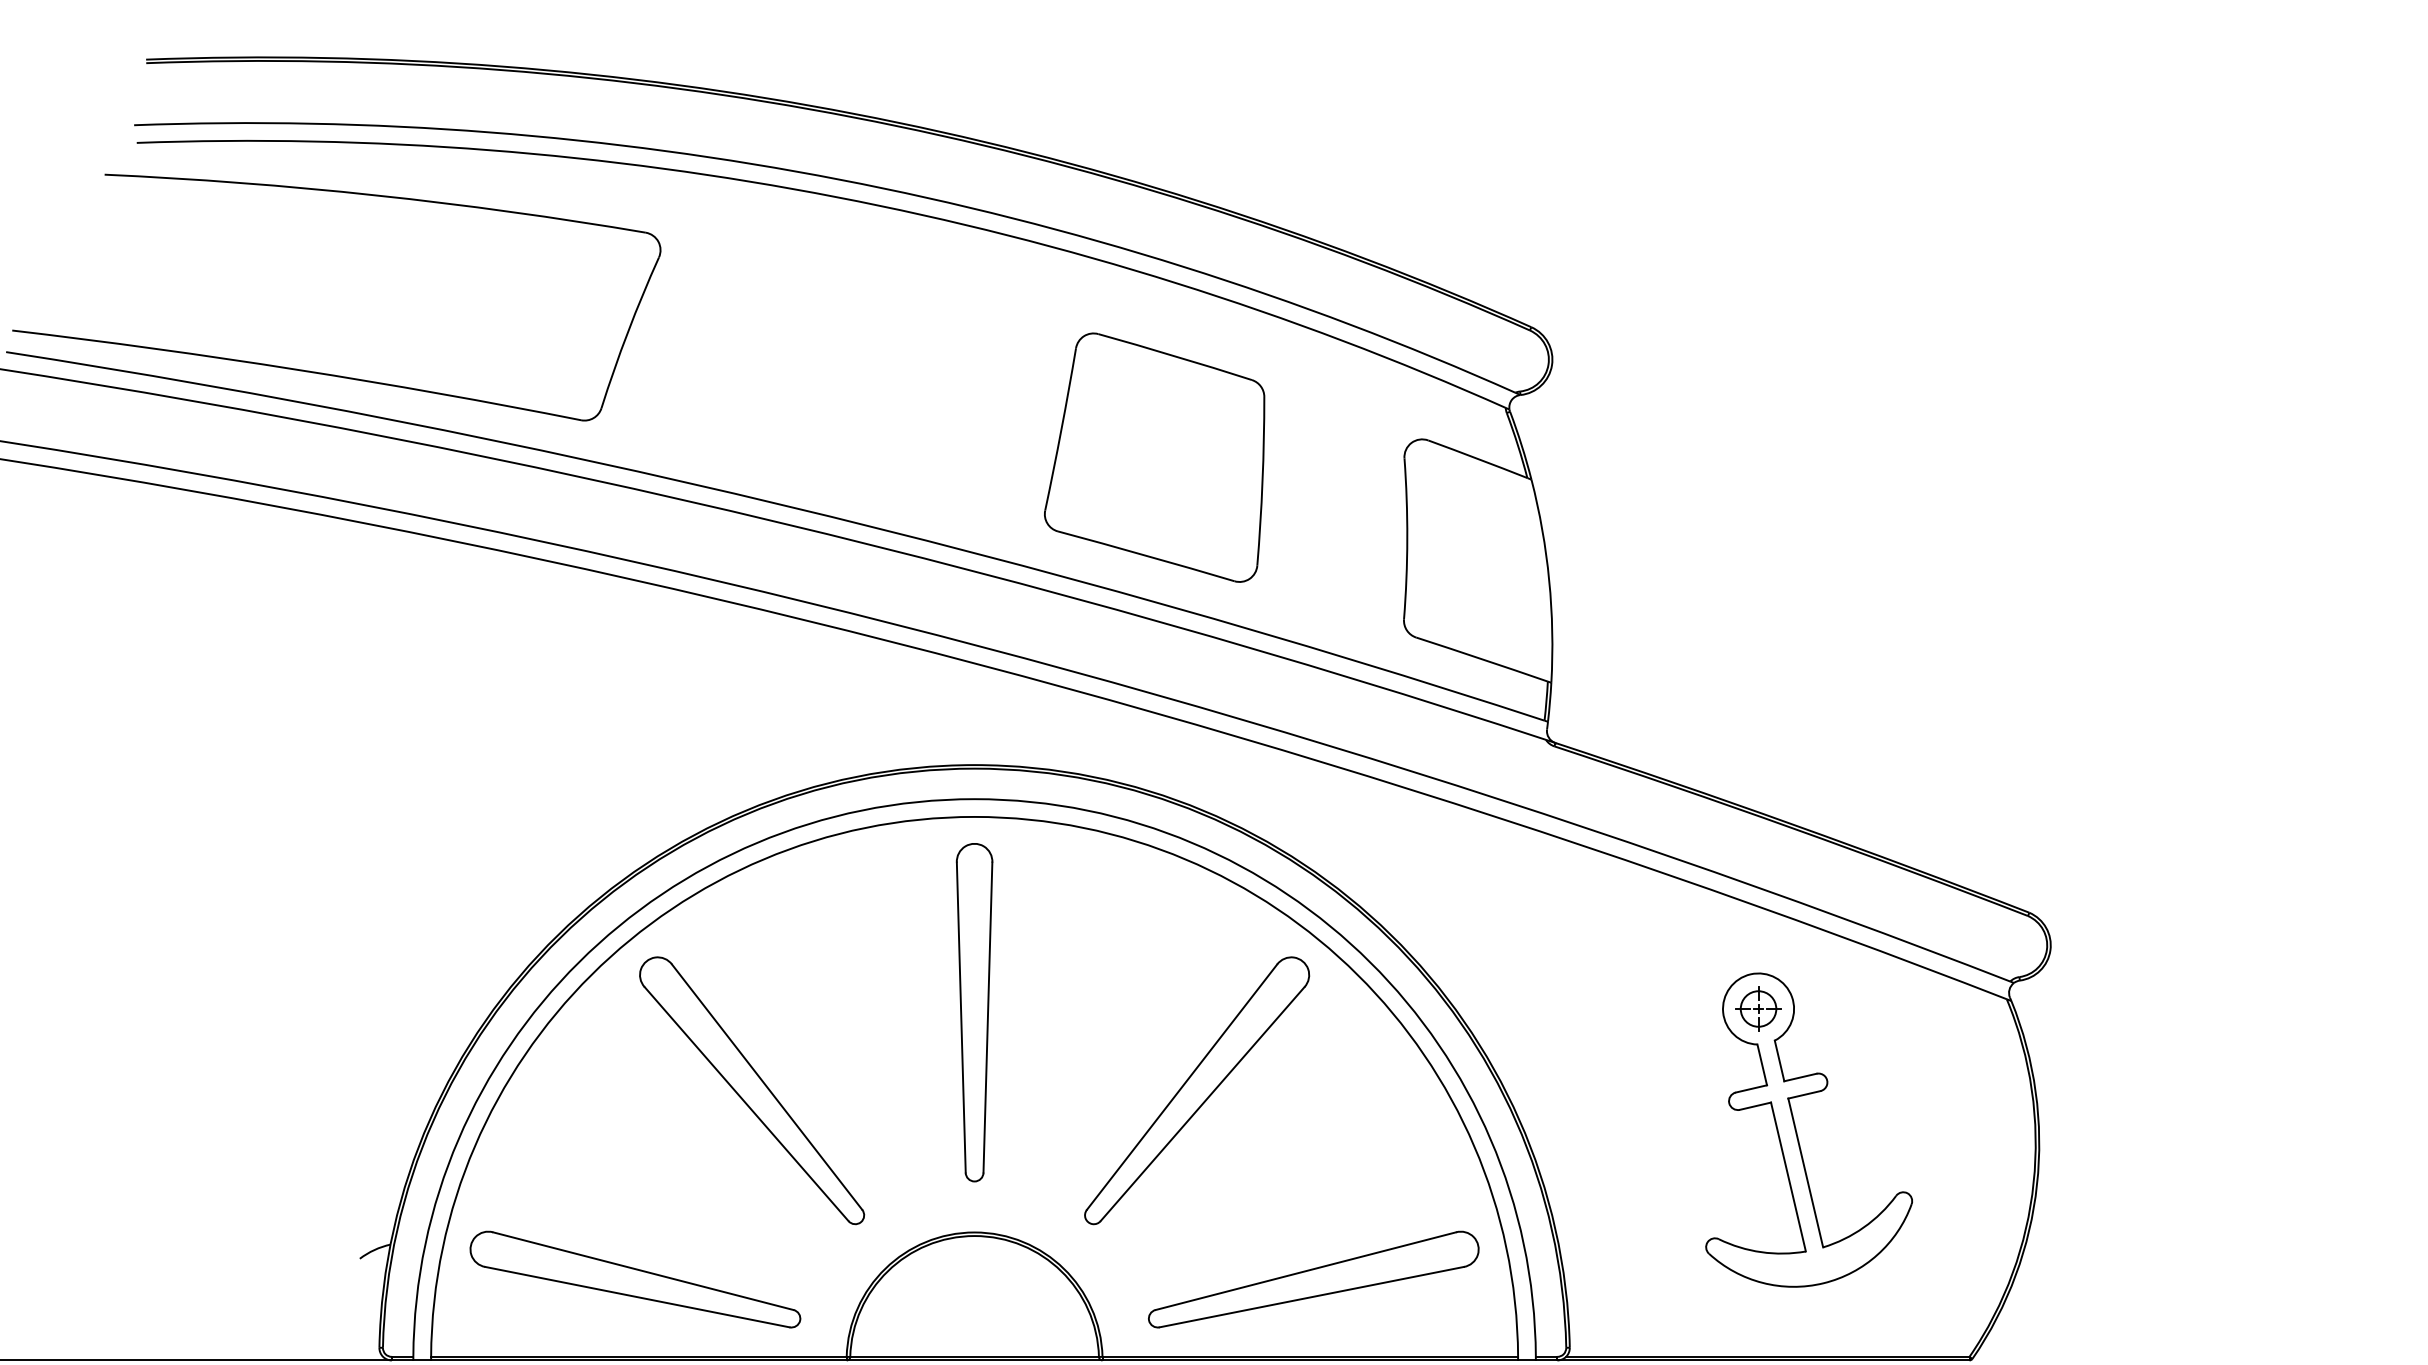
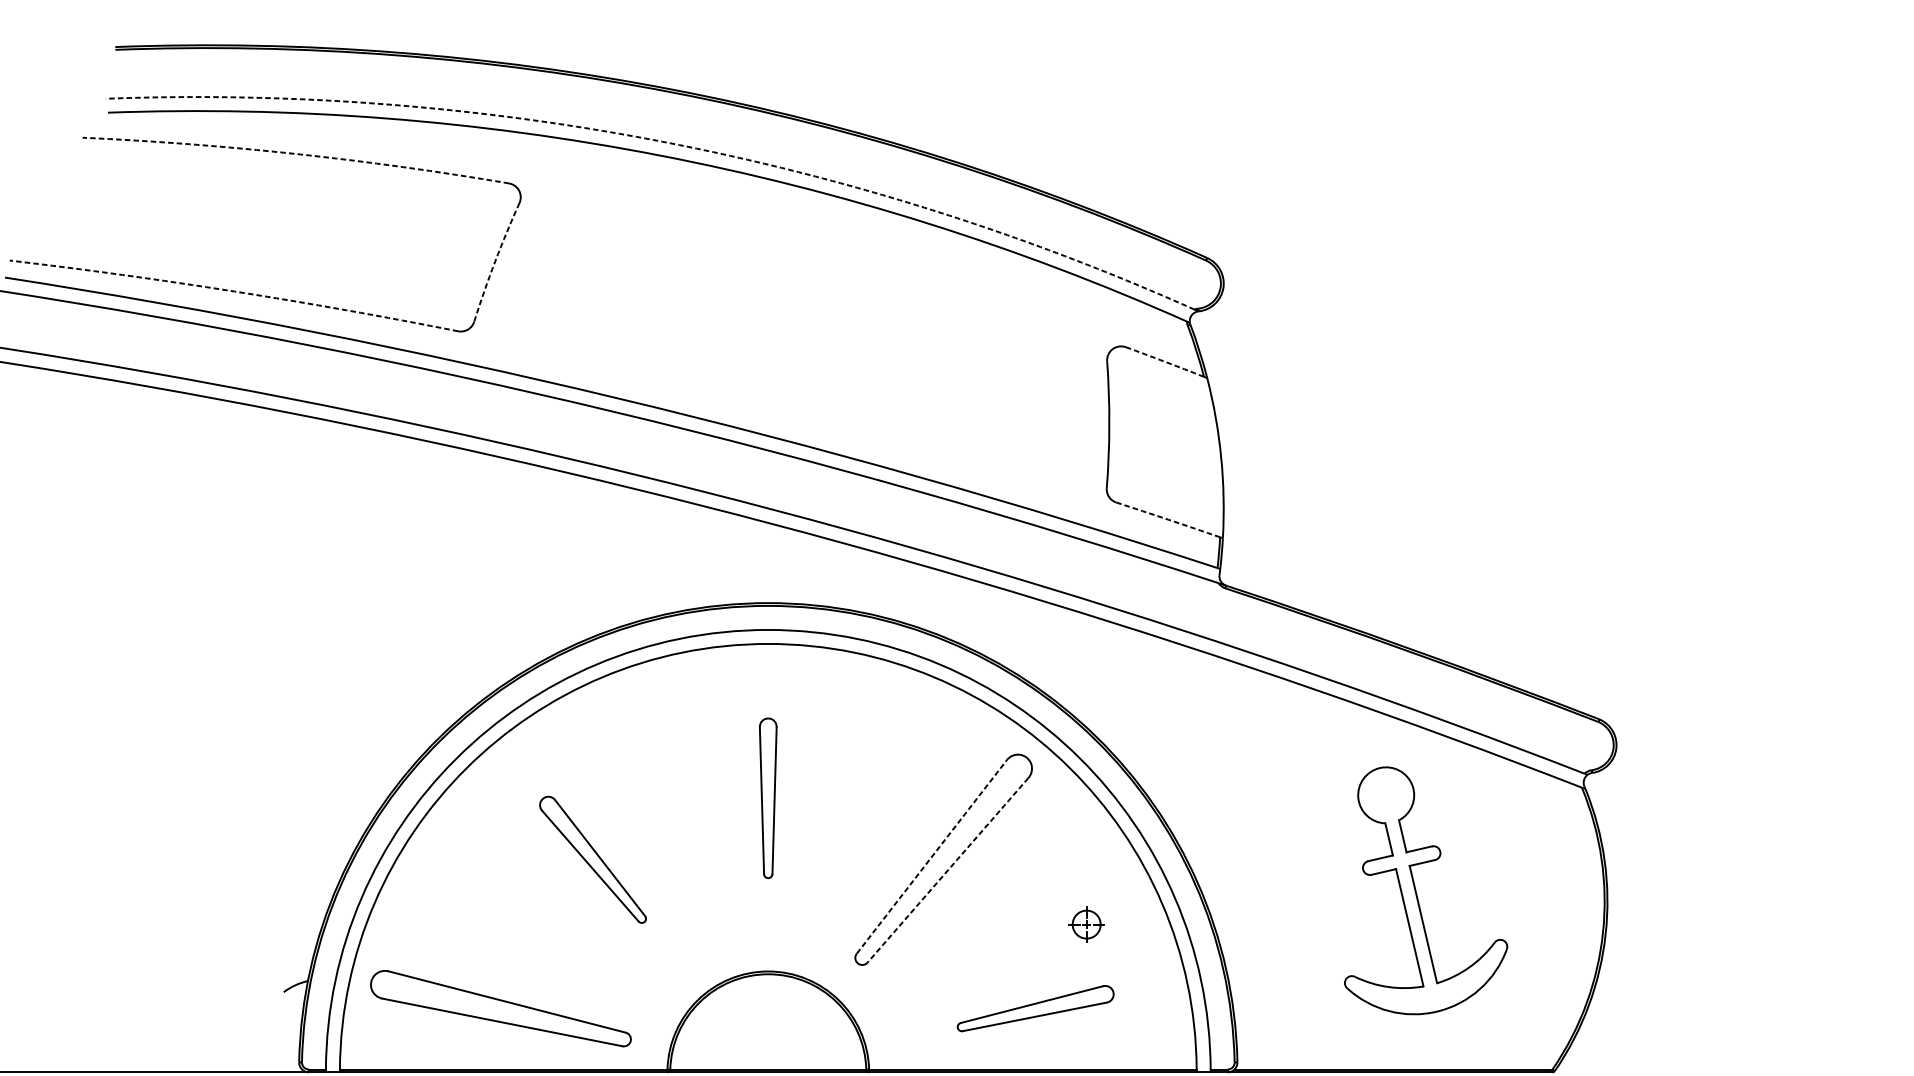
arc: (840, 179) -> (662, 141), solid -> dashed
arc: (376, 195) -> (296, 154), solid -> dashed
arc: (628, 331) -> (495, 261), solid -> dashed
arc: (297, 369) -> (234, 291), solid -> dashed
part: (1154, 457) -> (910, 360), removed
arc: (1477, 458) -> (1164, 361), solid -> dashed
arc: (1482, 659) -> (1168, 519), solid -> dashed
part: (1758, 1008) -> (1086, 924), moved
part: (974, 1012) -> (768, 798), size x0.6
line: (1182, 1086) -> (932, 856), solid -> dashed
part: (752, 1090) -> (593, 859), size x0.6
line: (1202, 1104) -> (947, 870), solid -> dashed
part: (1313, 1279) -> (1035, 1008), size x0.6

